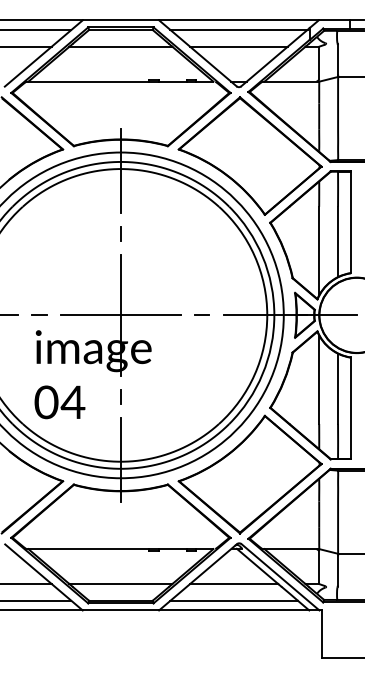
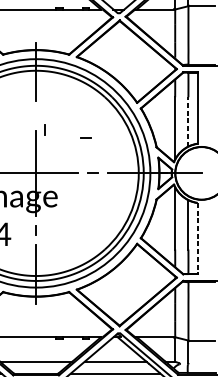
line: (120, 233) -> (44, 129), moved
line: (338, 241) -> (188, 121), solid -> dashed
line: (190, 264) -> (84, 137), added
line: (351, 408) -> (197, 238), solid -> dashed

